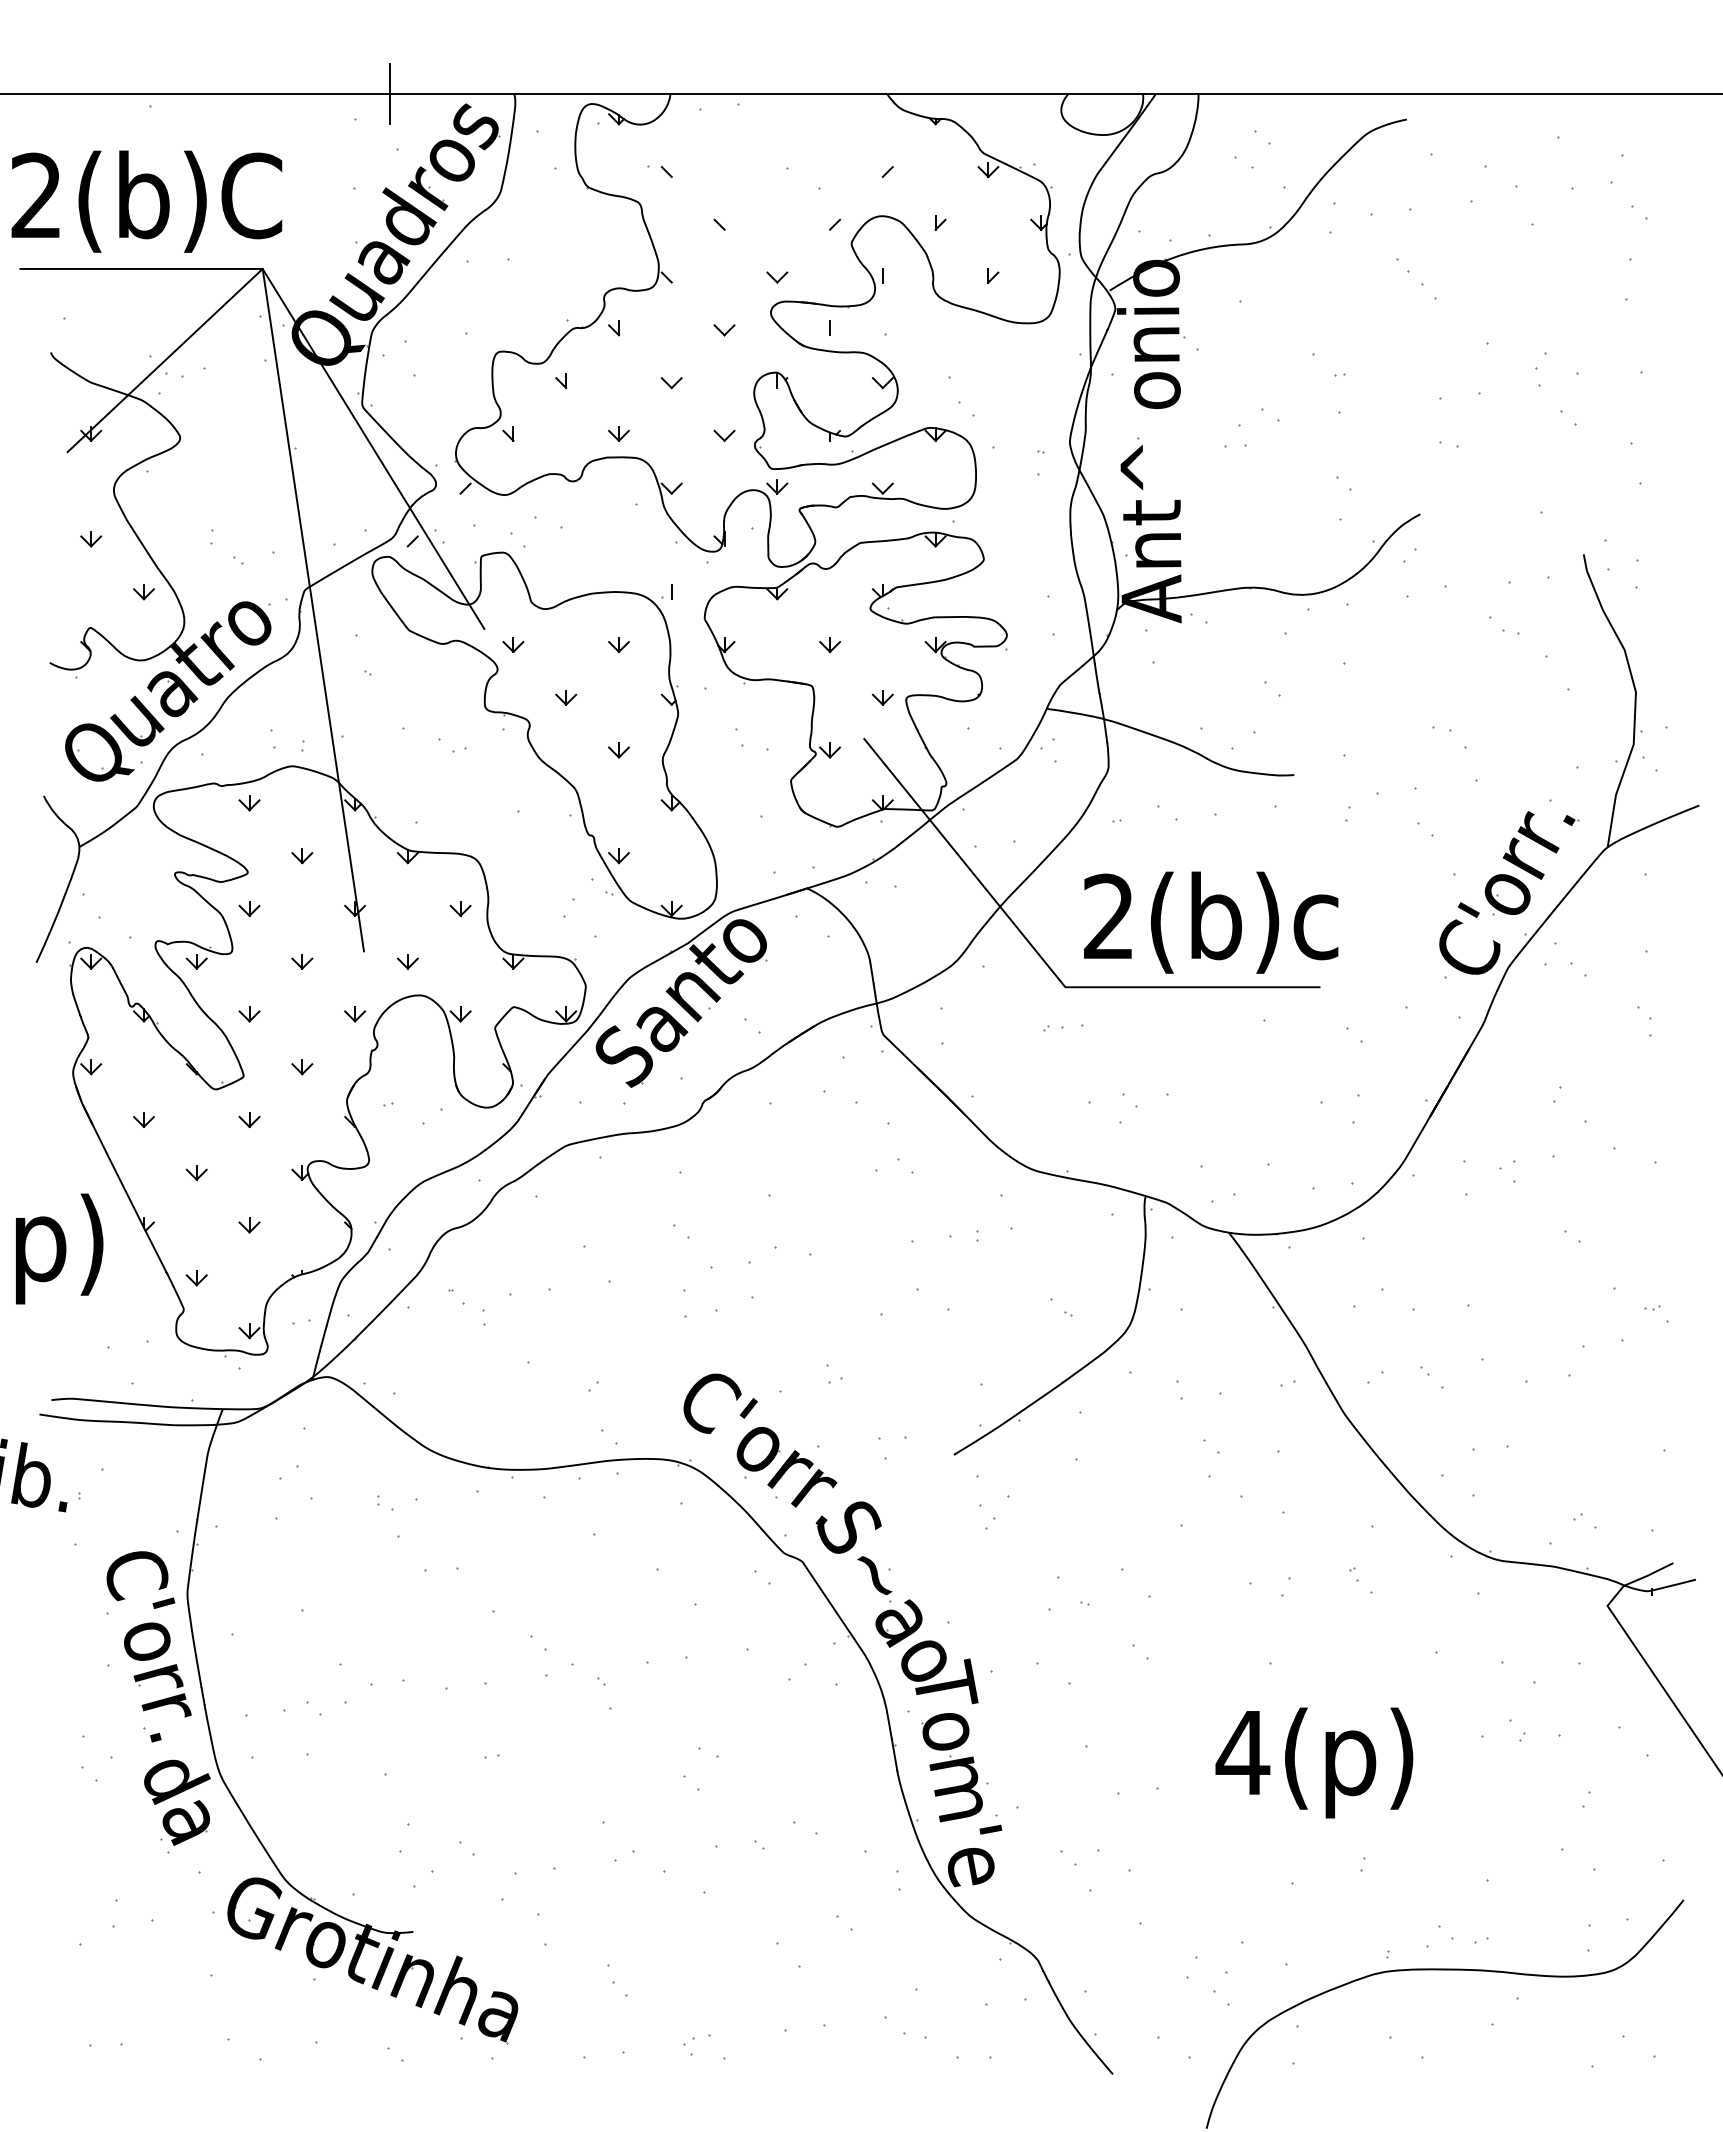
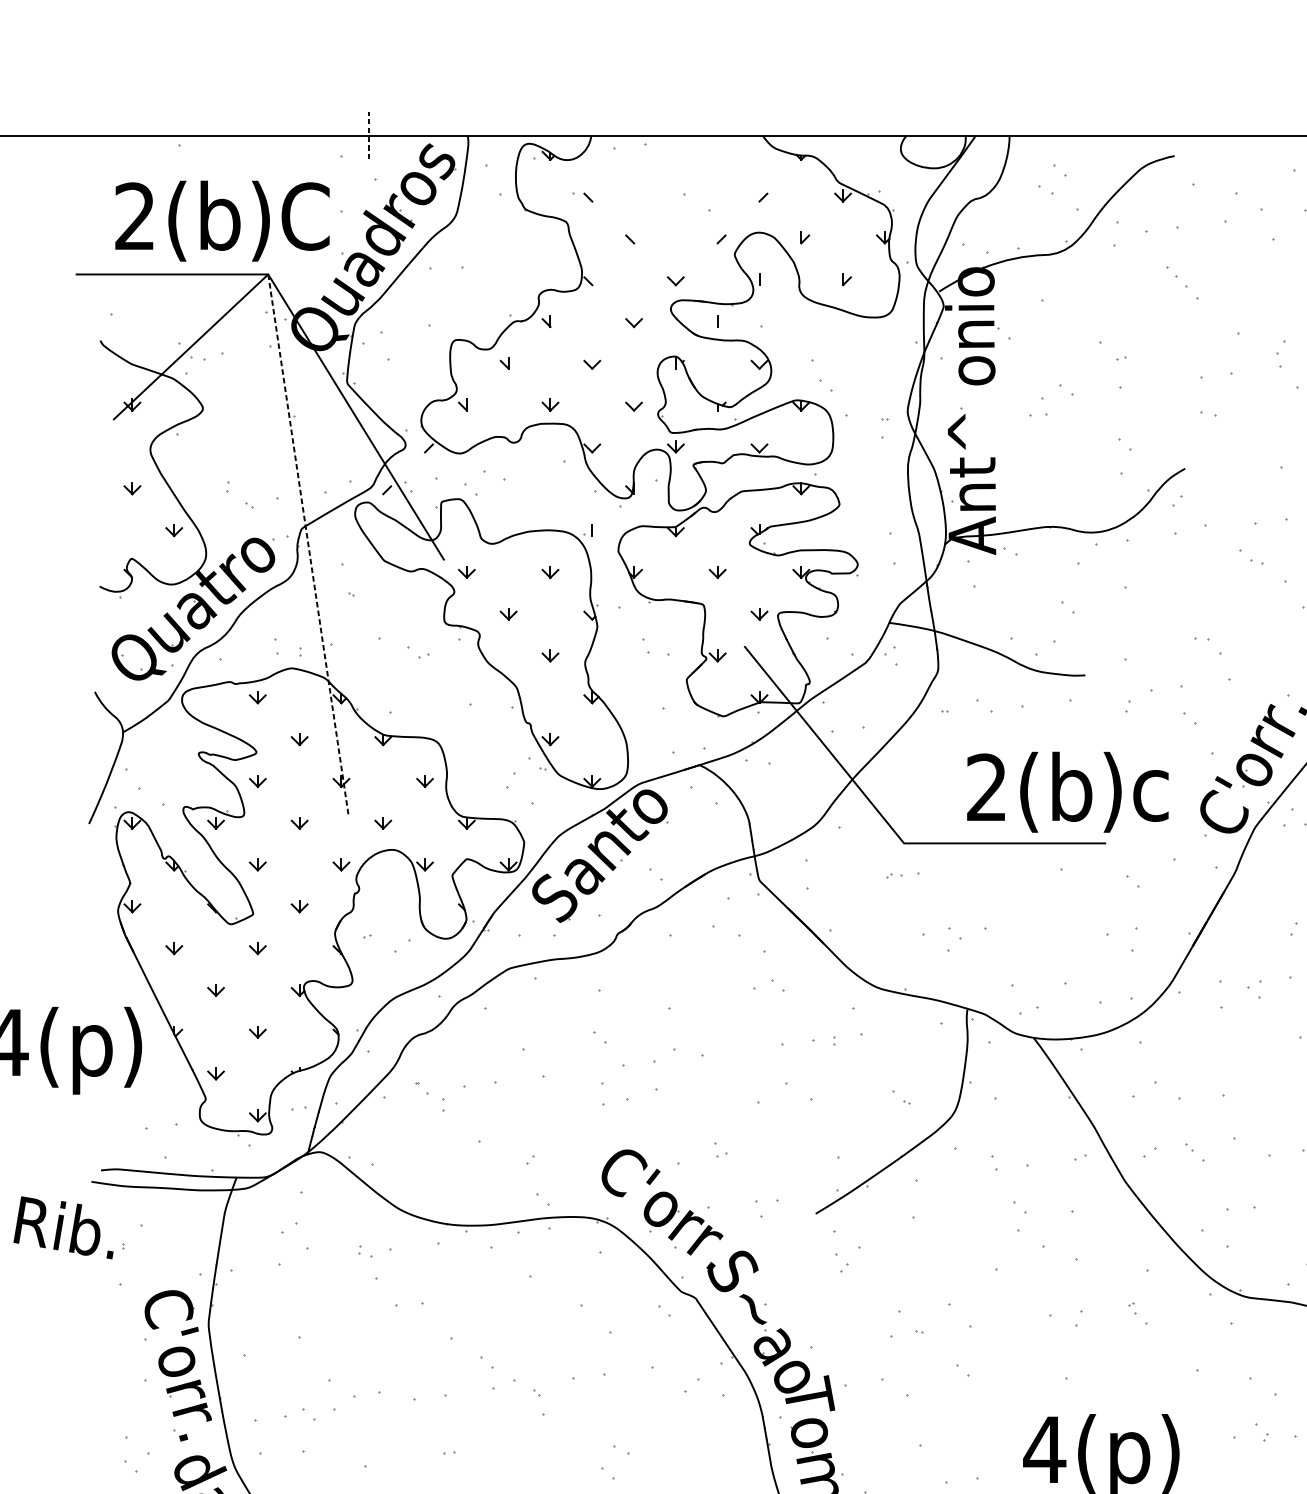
line: (389, 93) -> (368, 135), solid -> dashed
text: (146, 201) -> (222, 221), moved
line: (313, 610) -> (308, 544), solid -> dashed
text: (1211, 922) -> (1068, 792), moved

